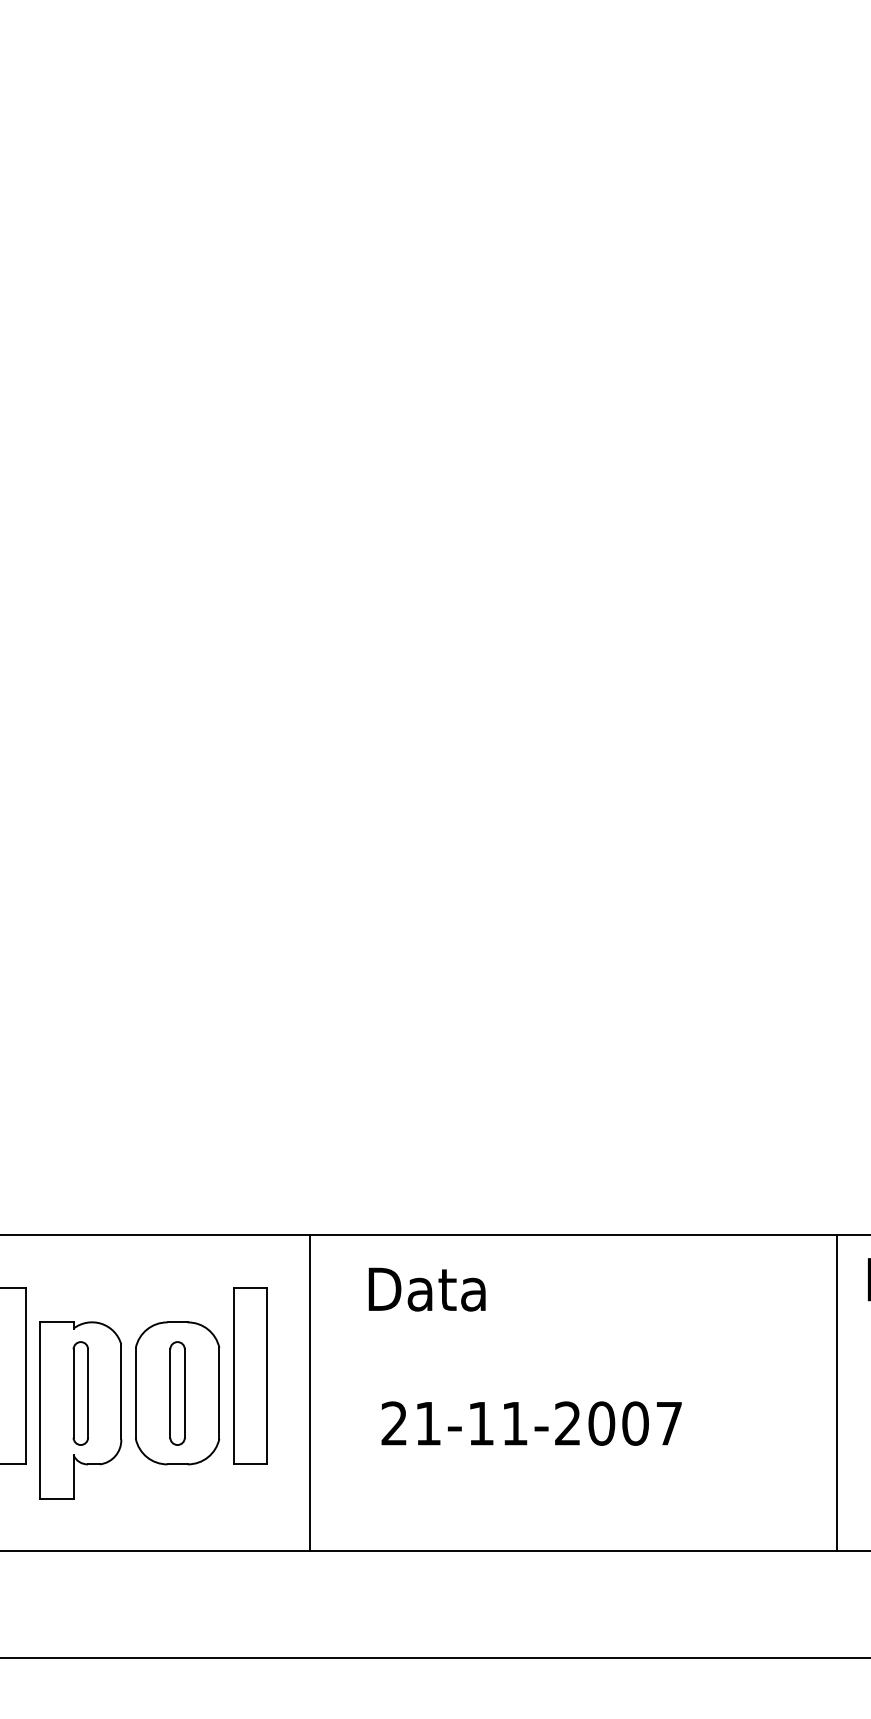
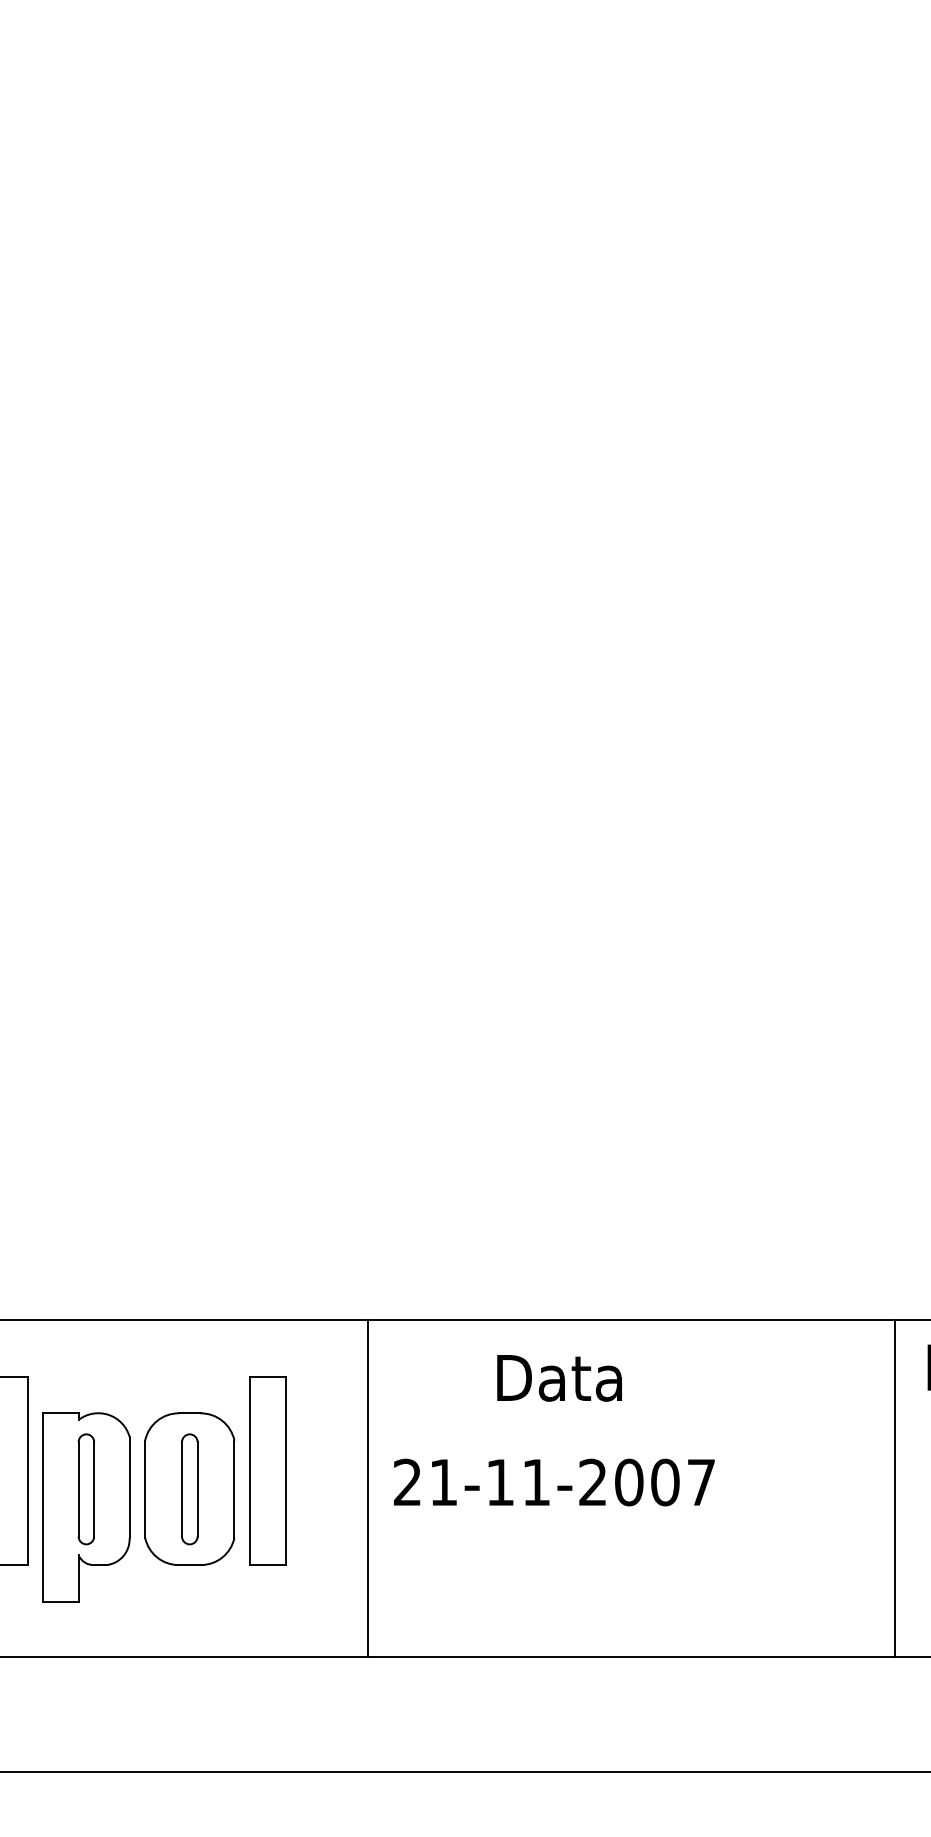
text: (427, 1289) -> (559, 1378), moved
line: (309, 1392) -> (367, 1488), moved
text: (531, 1423) -> (554, 1482), moved

